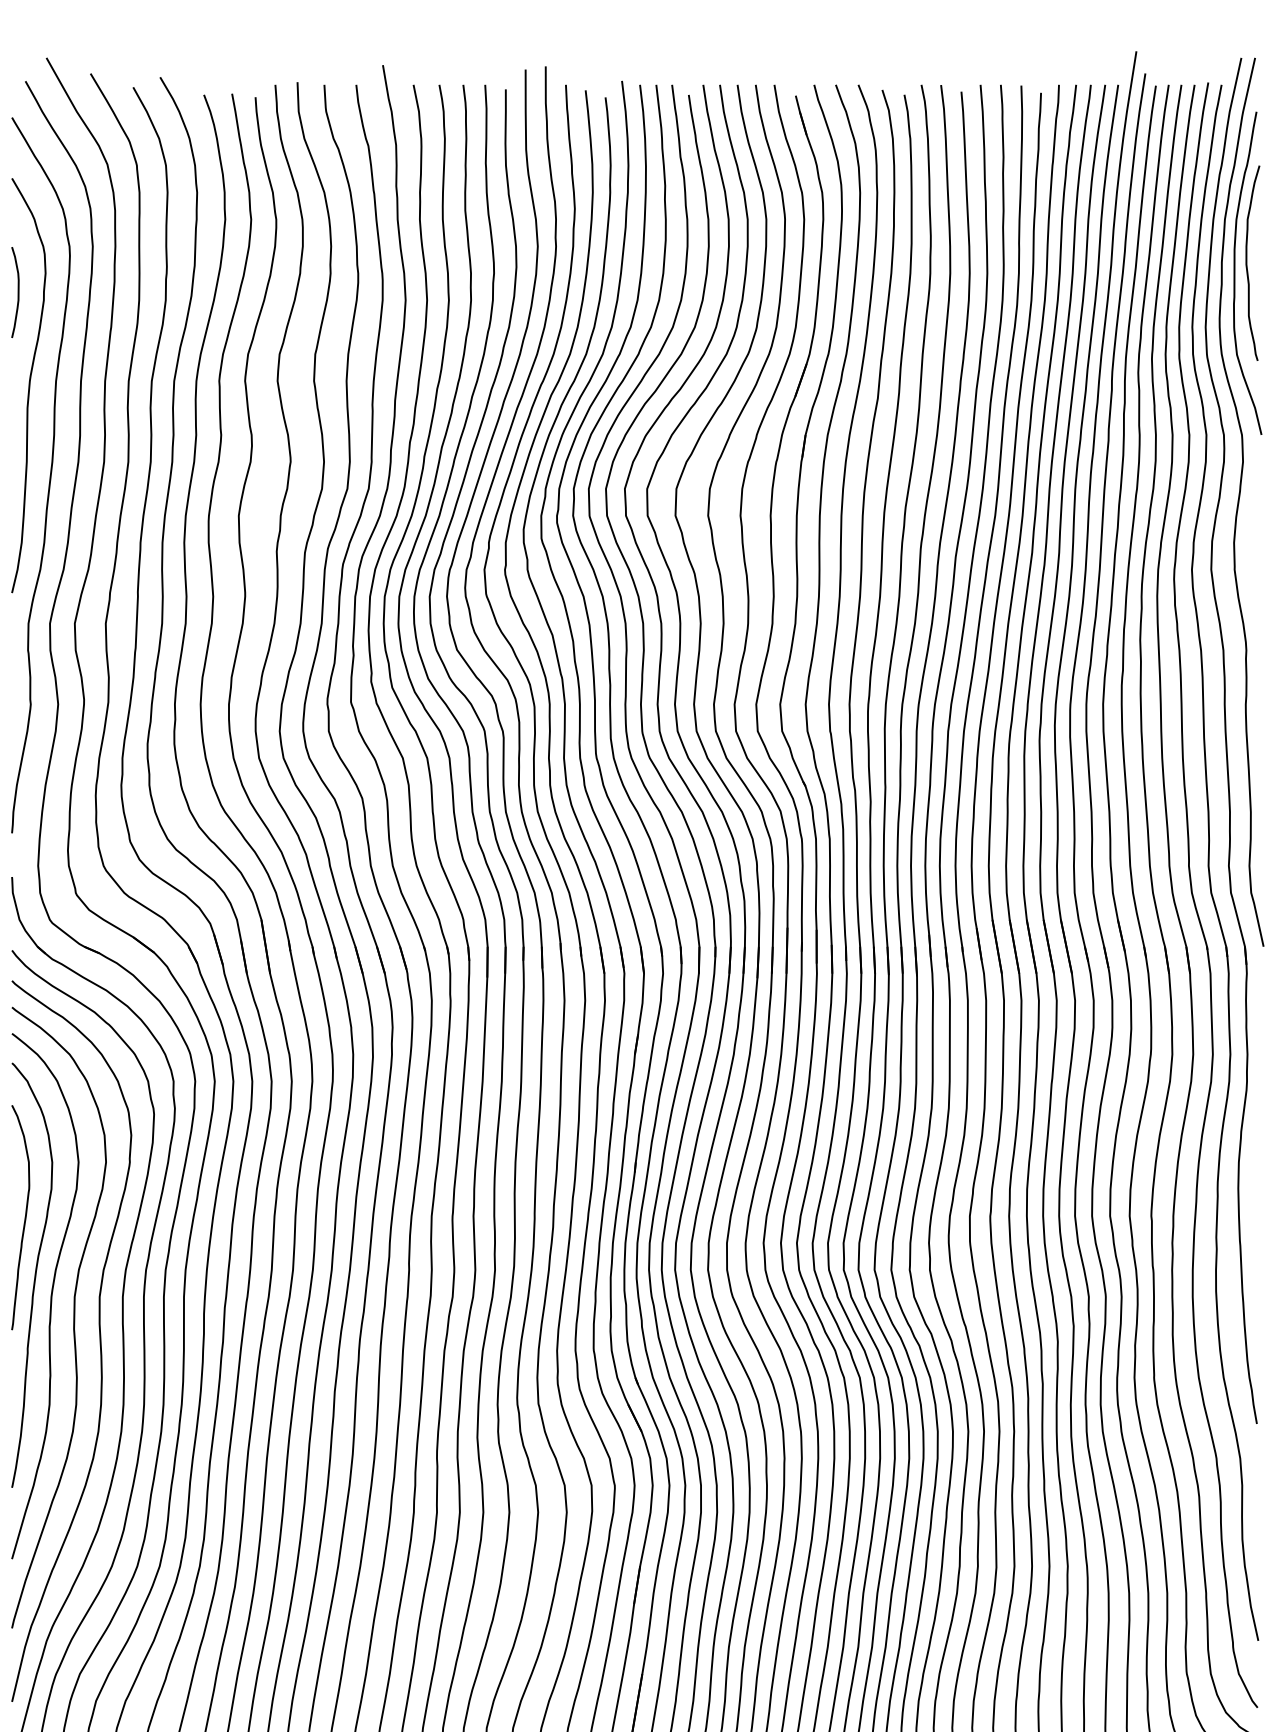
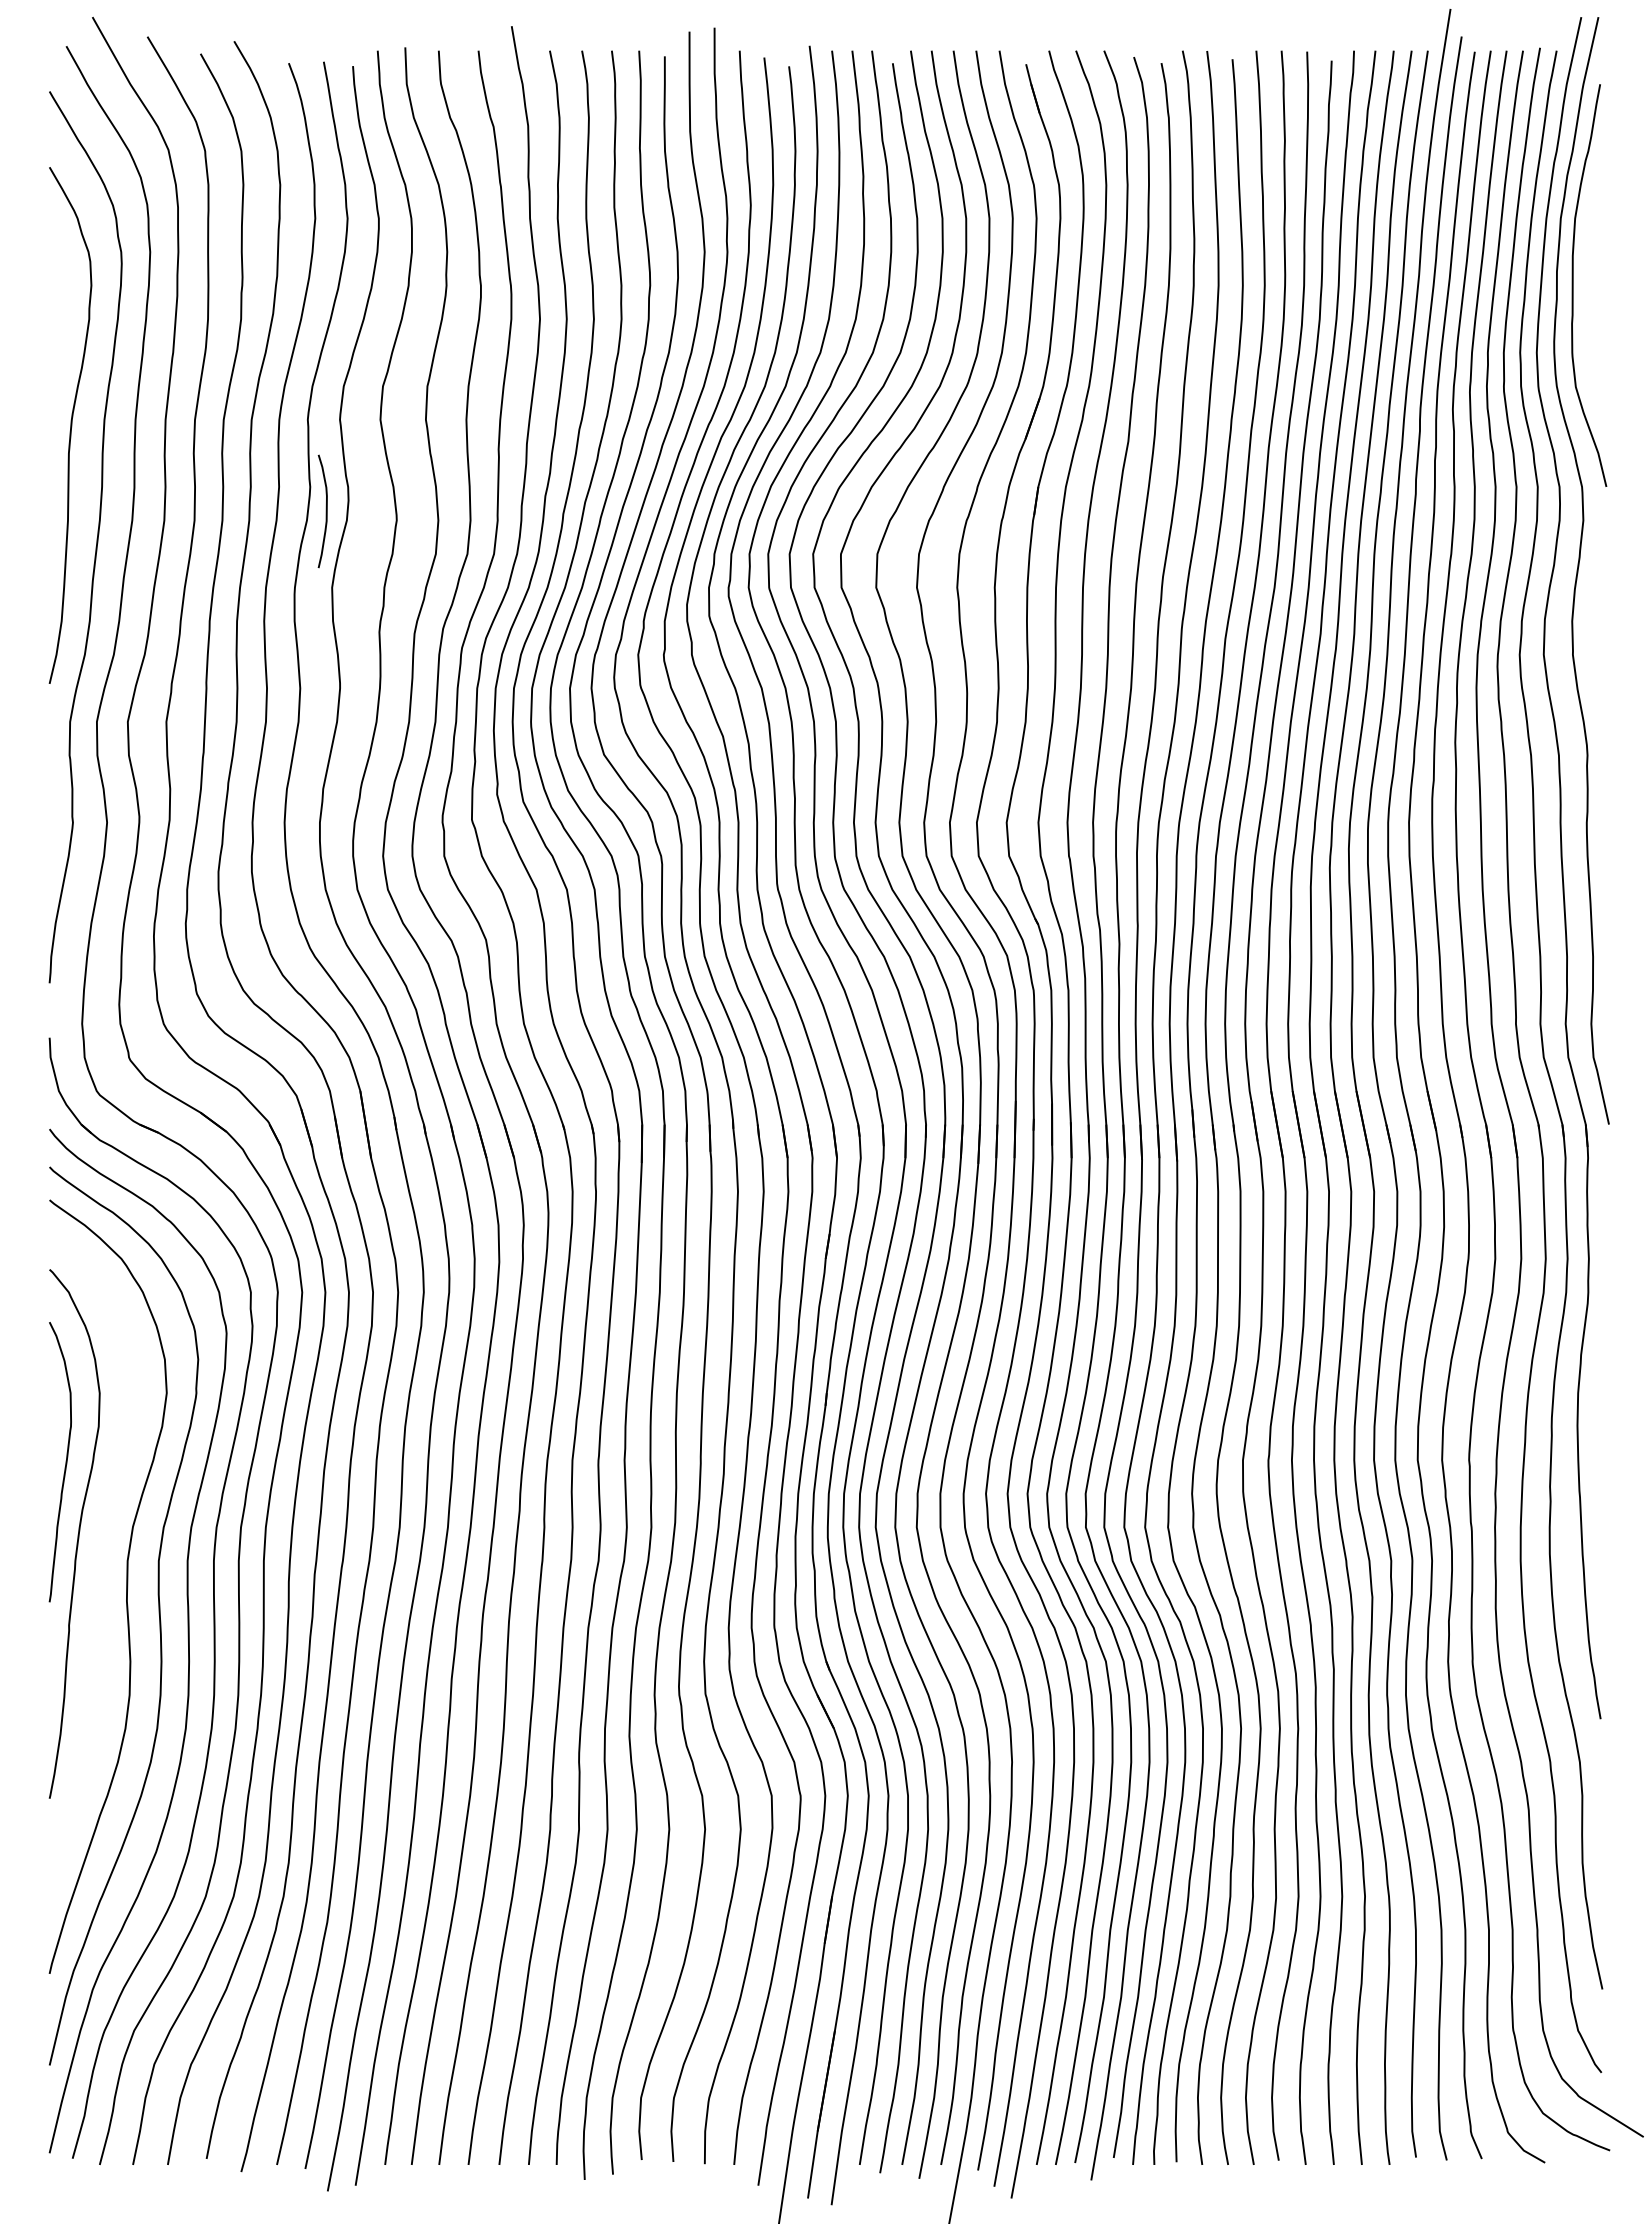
curve: (1247, 262) -> (1588, 272), removed
curve: (17, 292) -> (325, 511), moved
curve: (50, 1296) -> (97, 1560), removed

